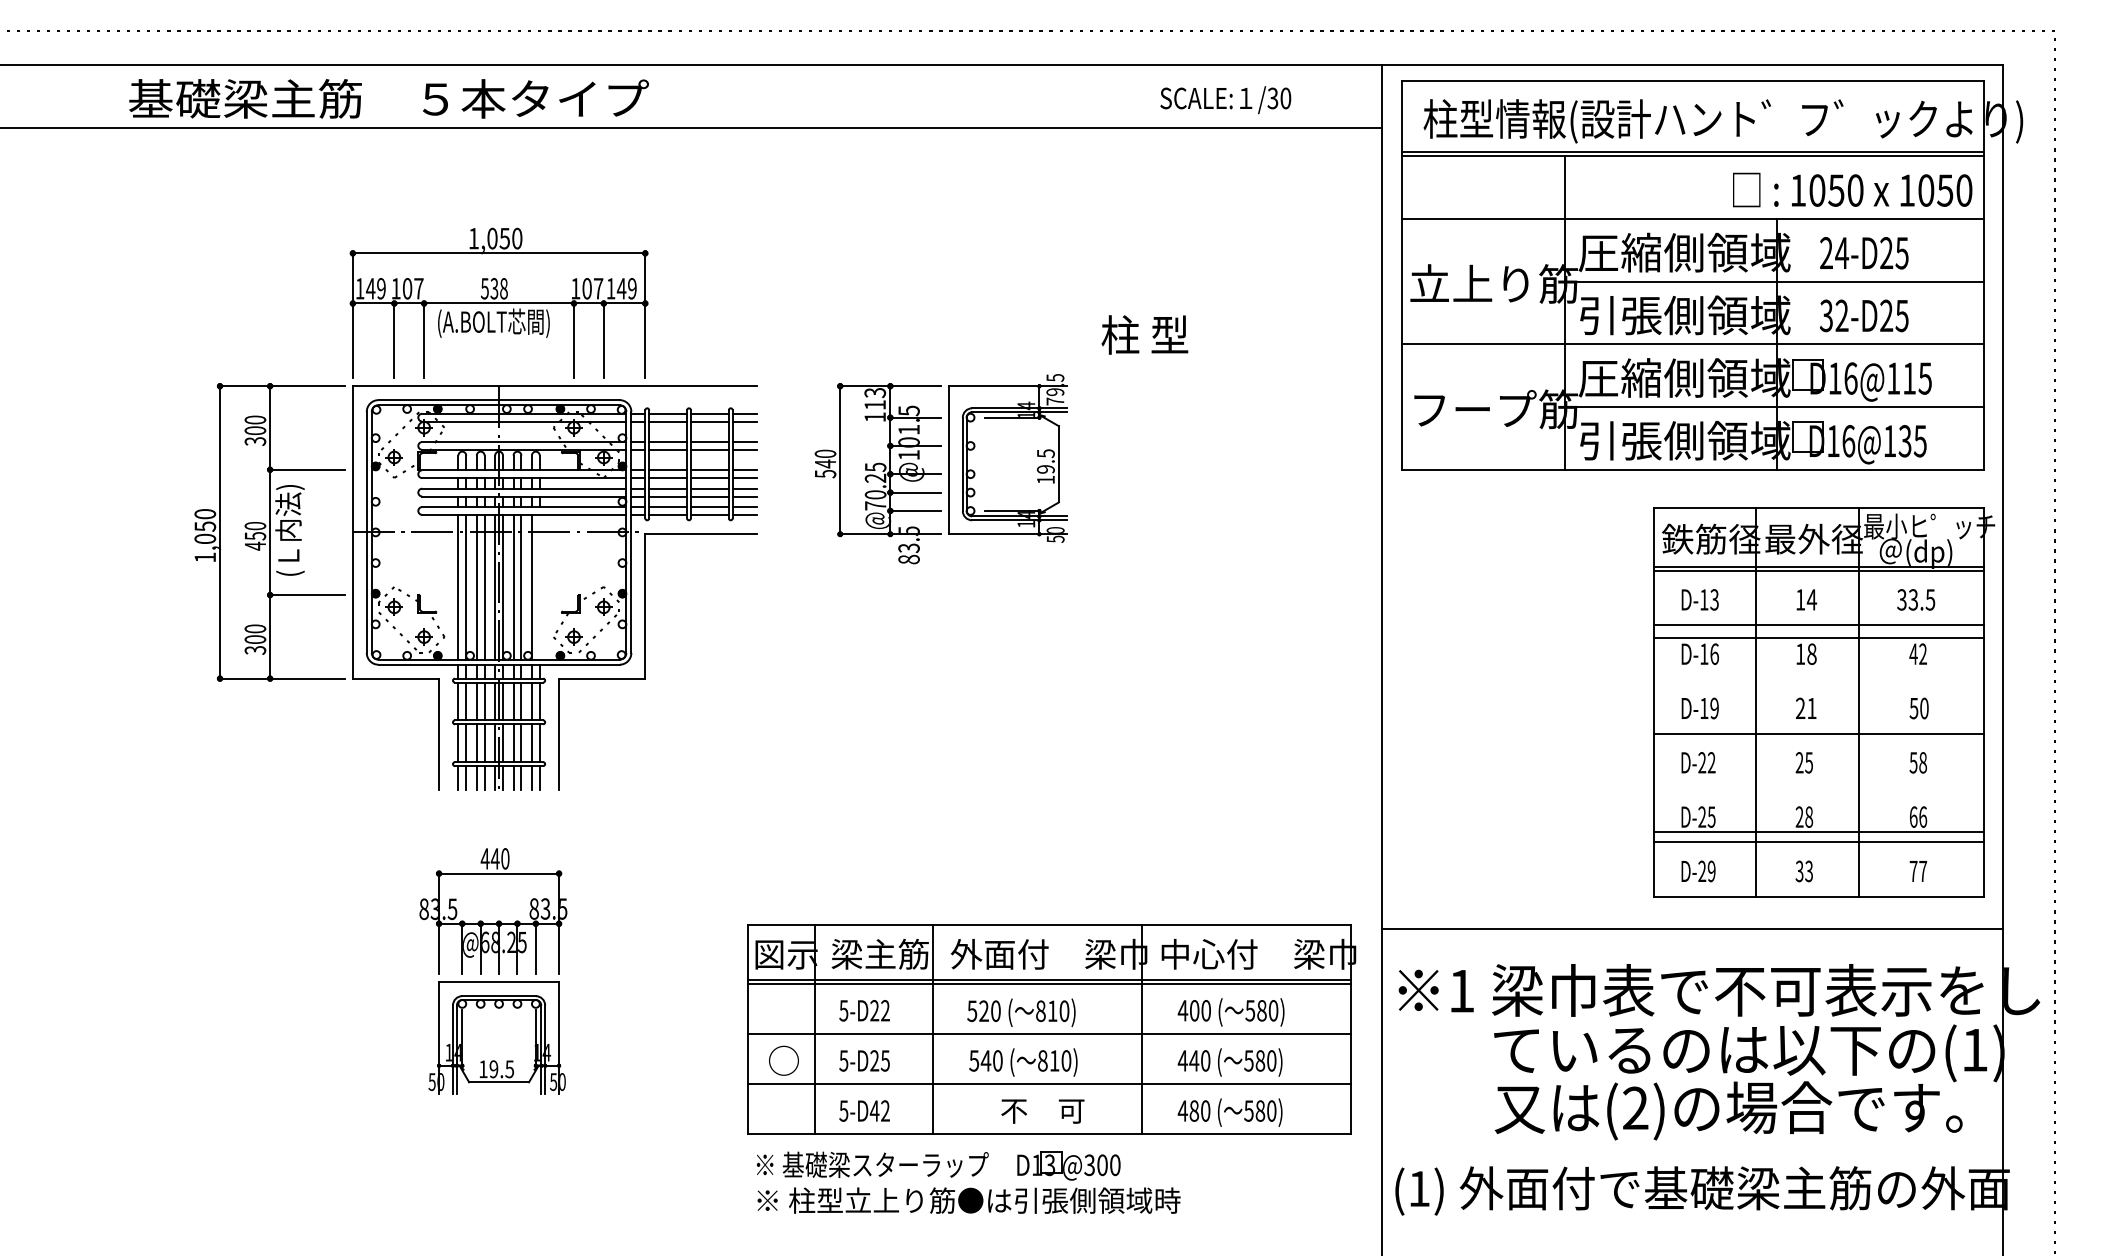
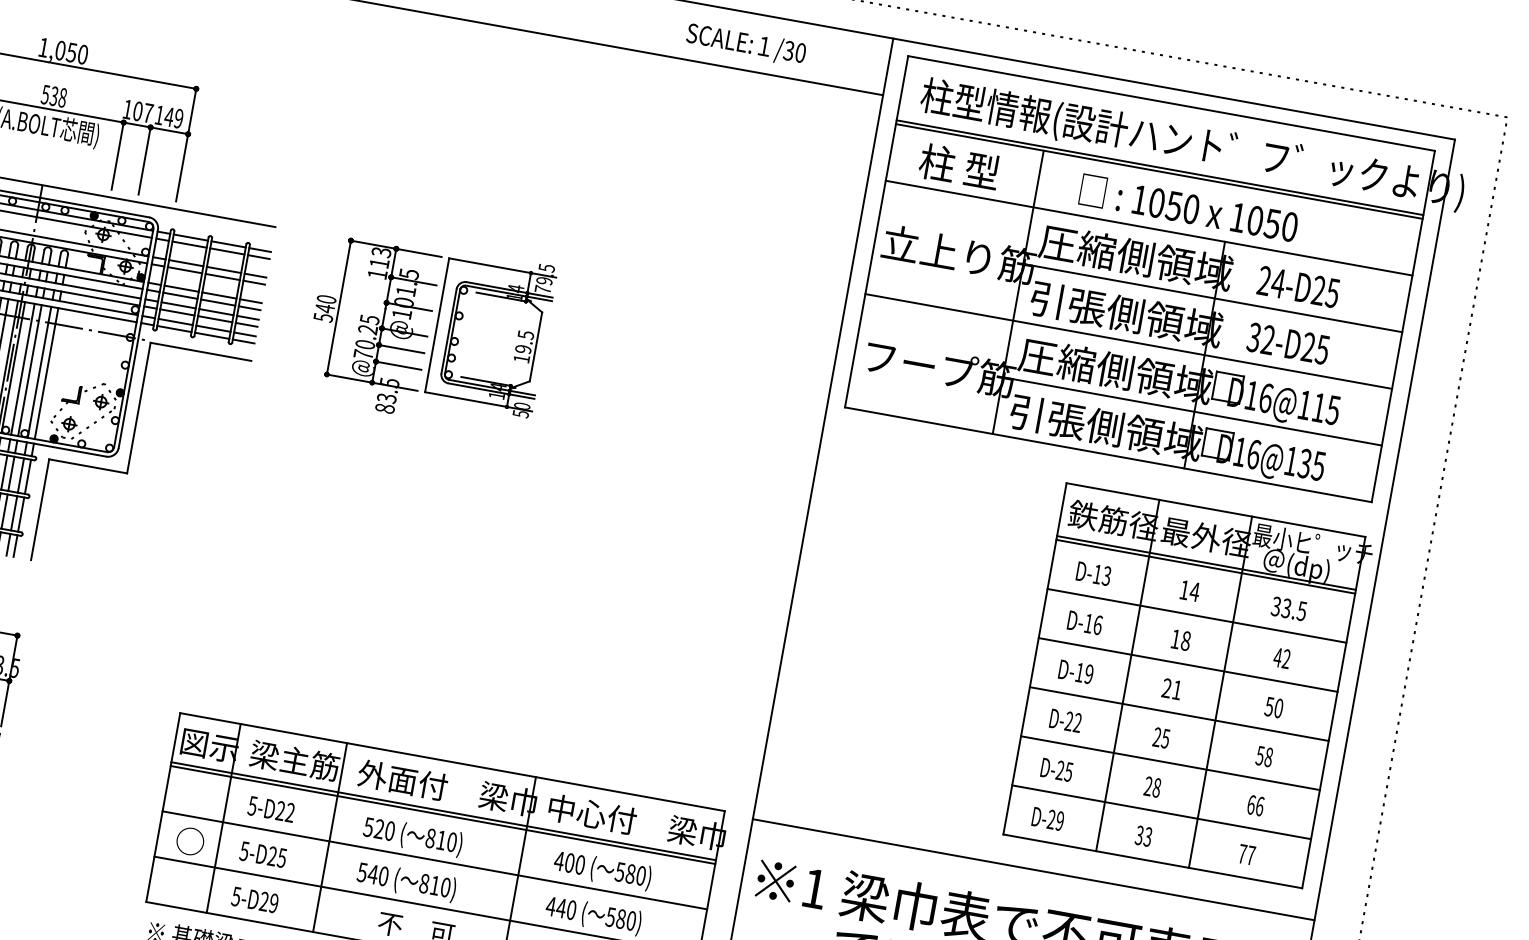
text: (1852, 189) -> (1188, 207), moved
text: (1144, 334) -> (959, 166), moved
line: (539, 586) -> (46, 372), added
line: (1818, 638) -> (1187, 665), moved
line: (1818, 831) -> (1170, 762), moved
text: (879, 1110) -> (268, 901), 5-D42 -> 5-D29

